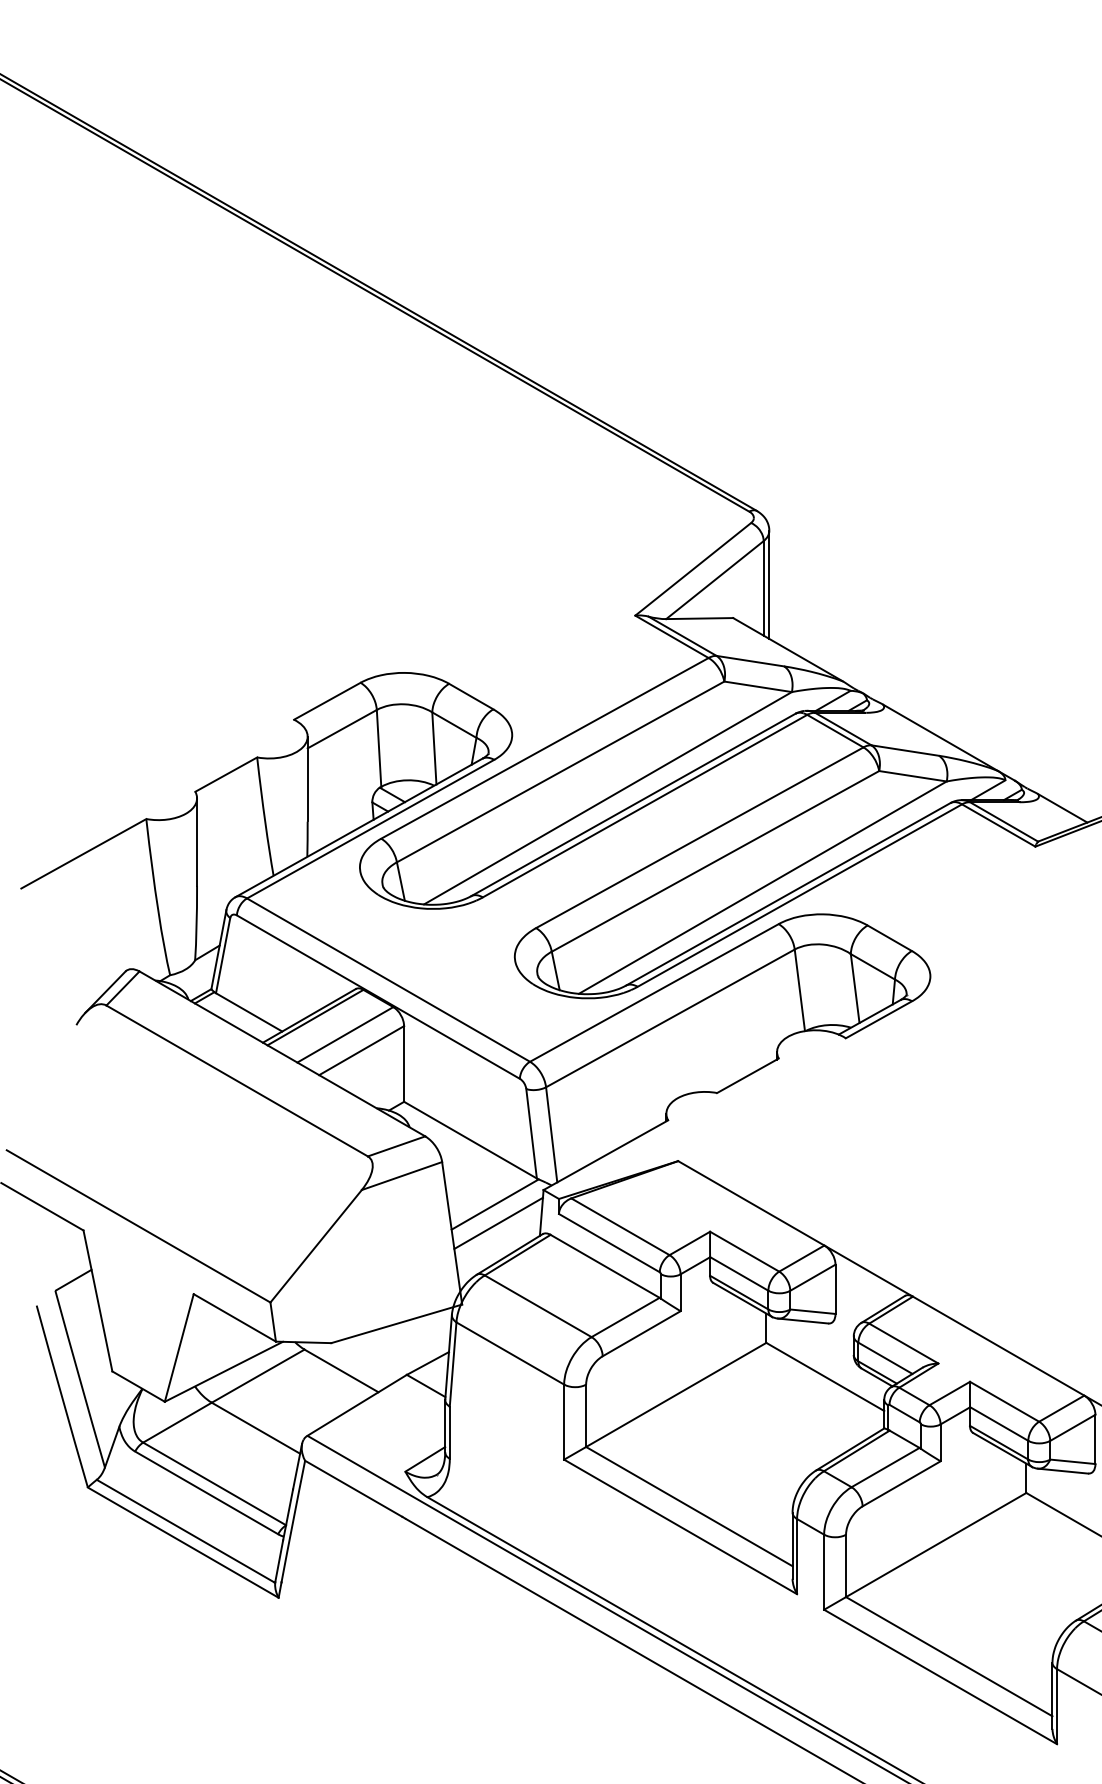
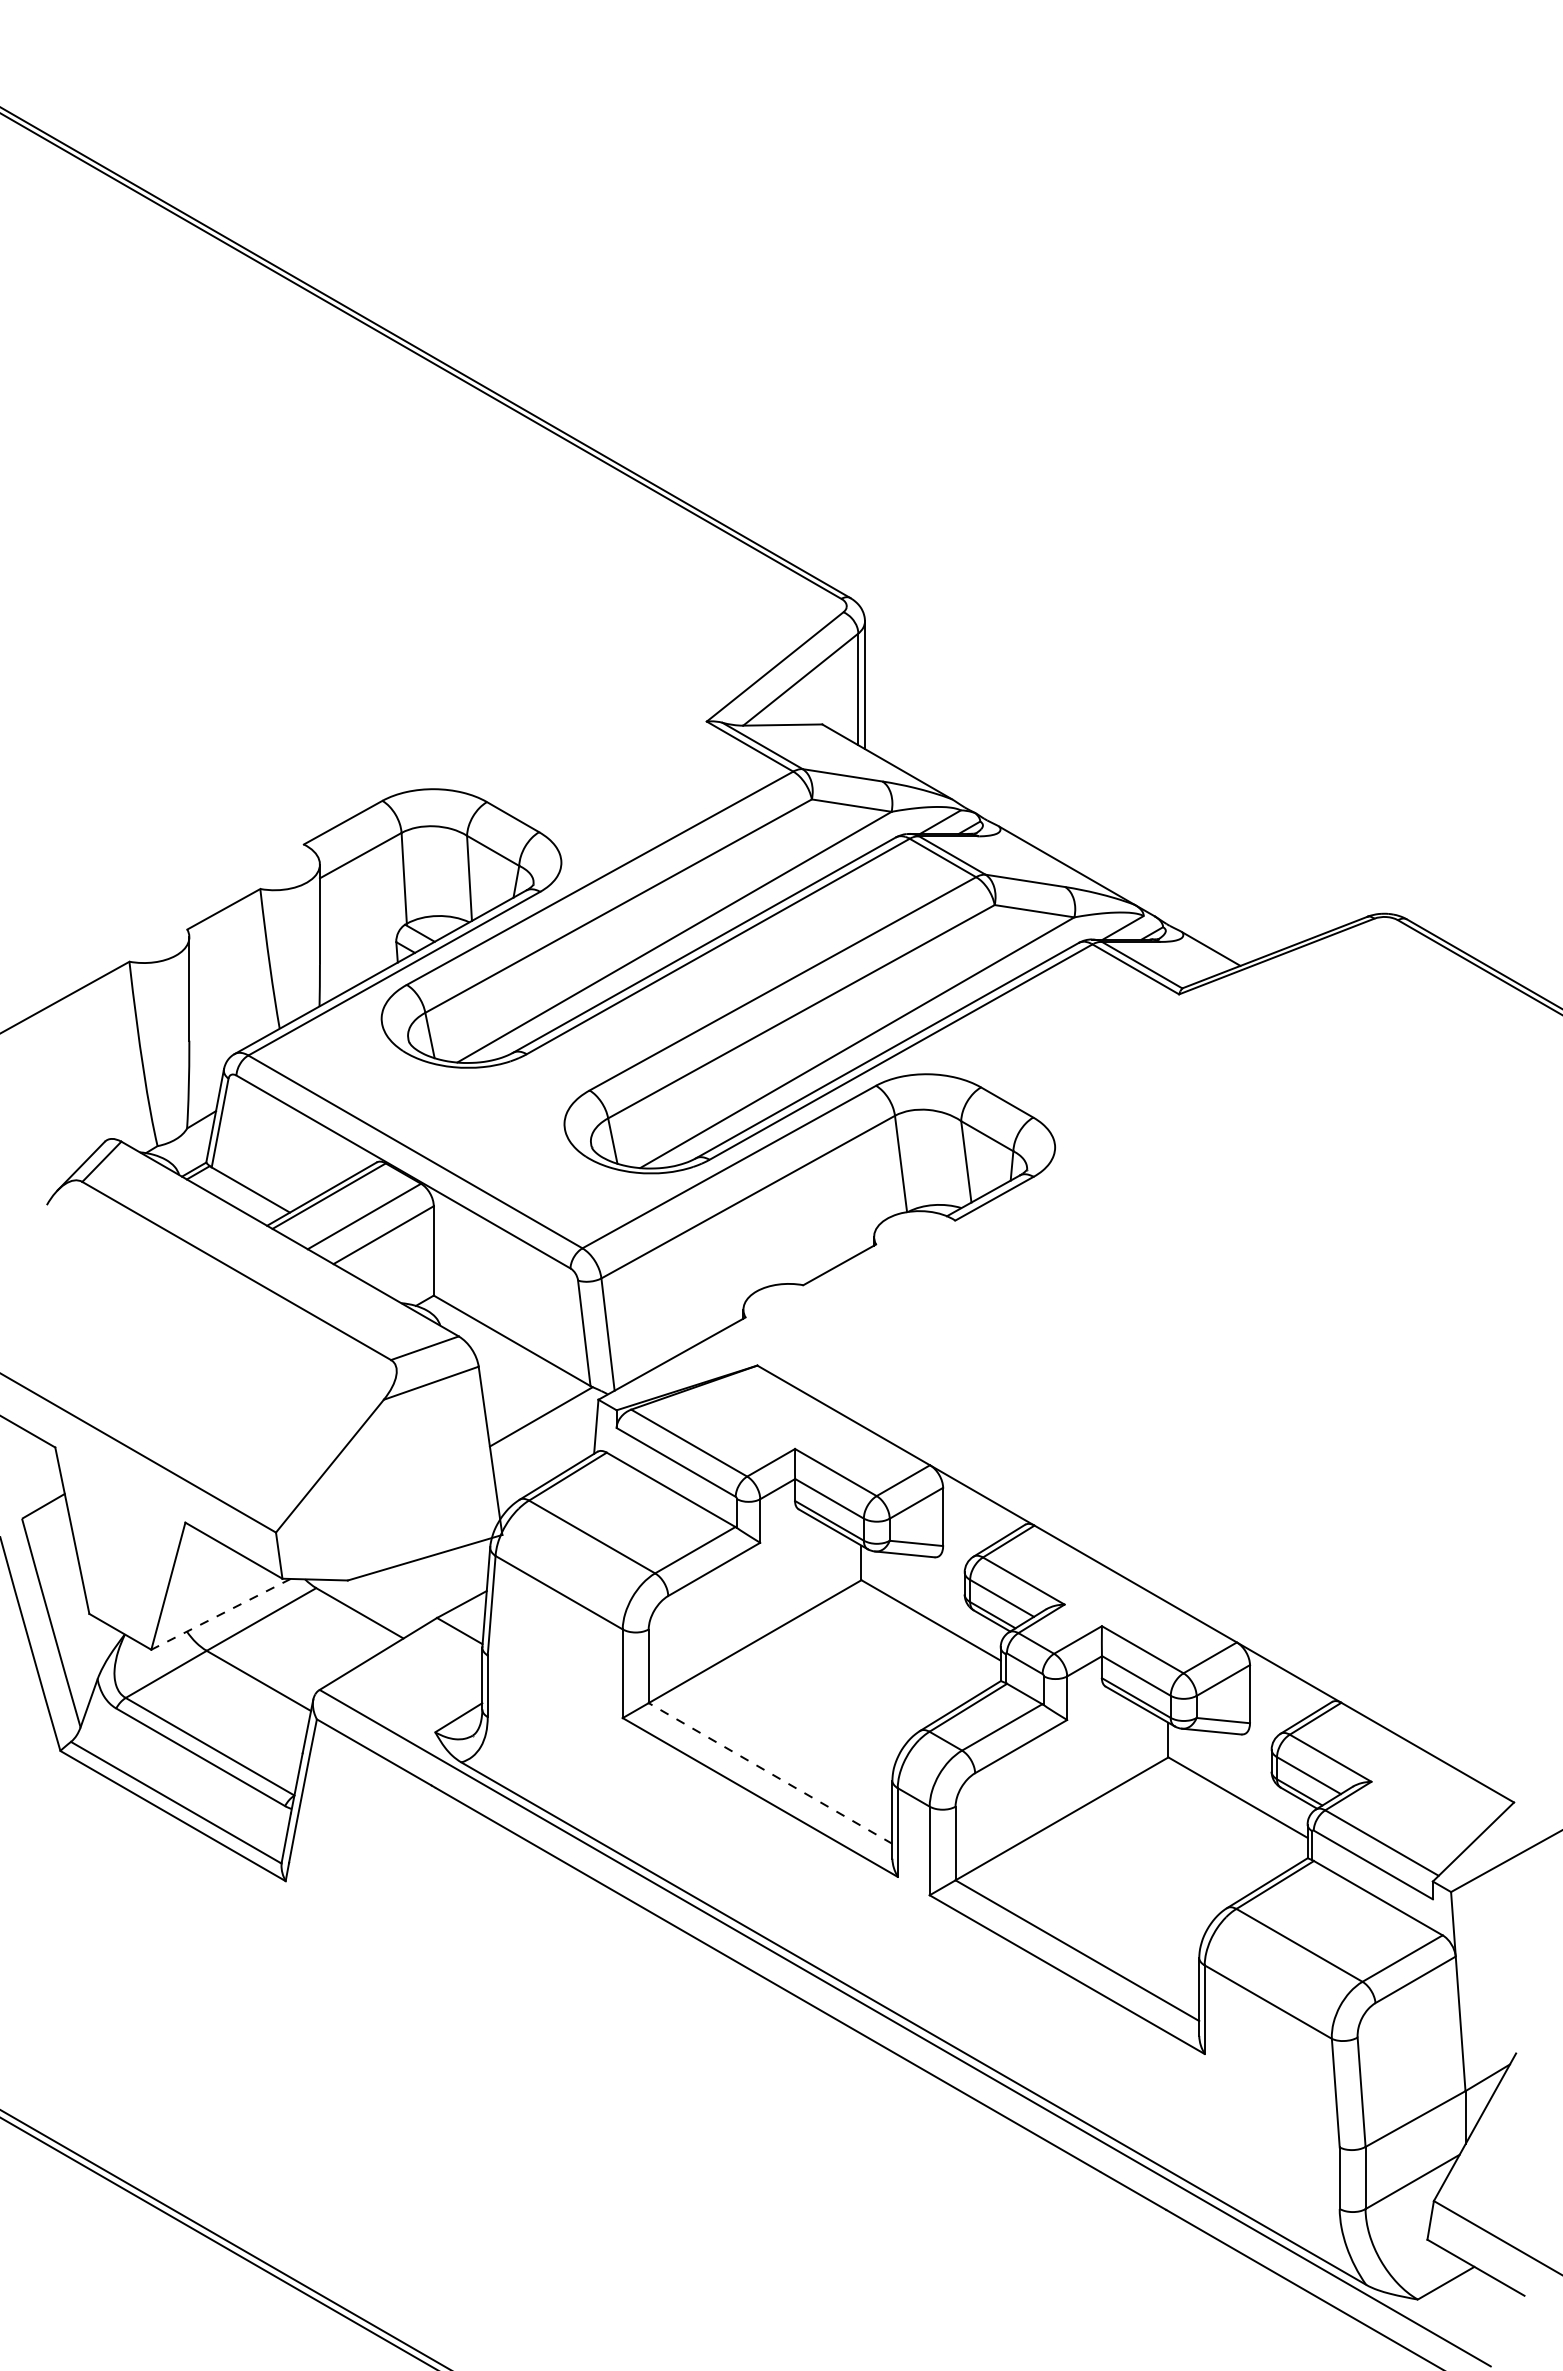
line: (498, 1222) -> (545, 1438), removed
line: (223, 1371) -> (220, 1614), solid -> dashed
line: (689, 1506) -> (770, 1773), solid -> dashed

